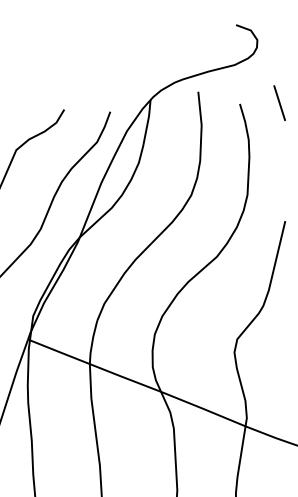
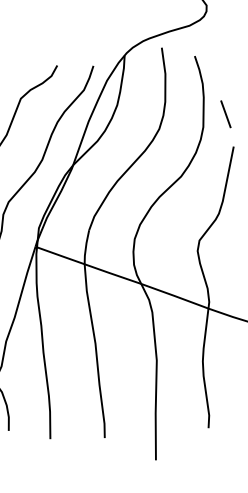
line: (279, 103) -> (225, 114), moved

